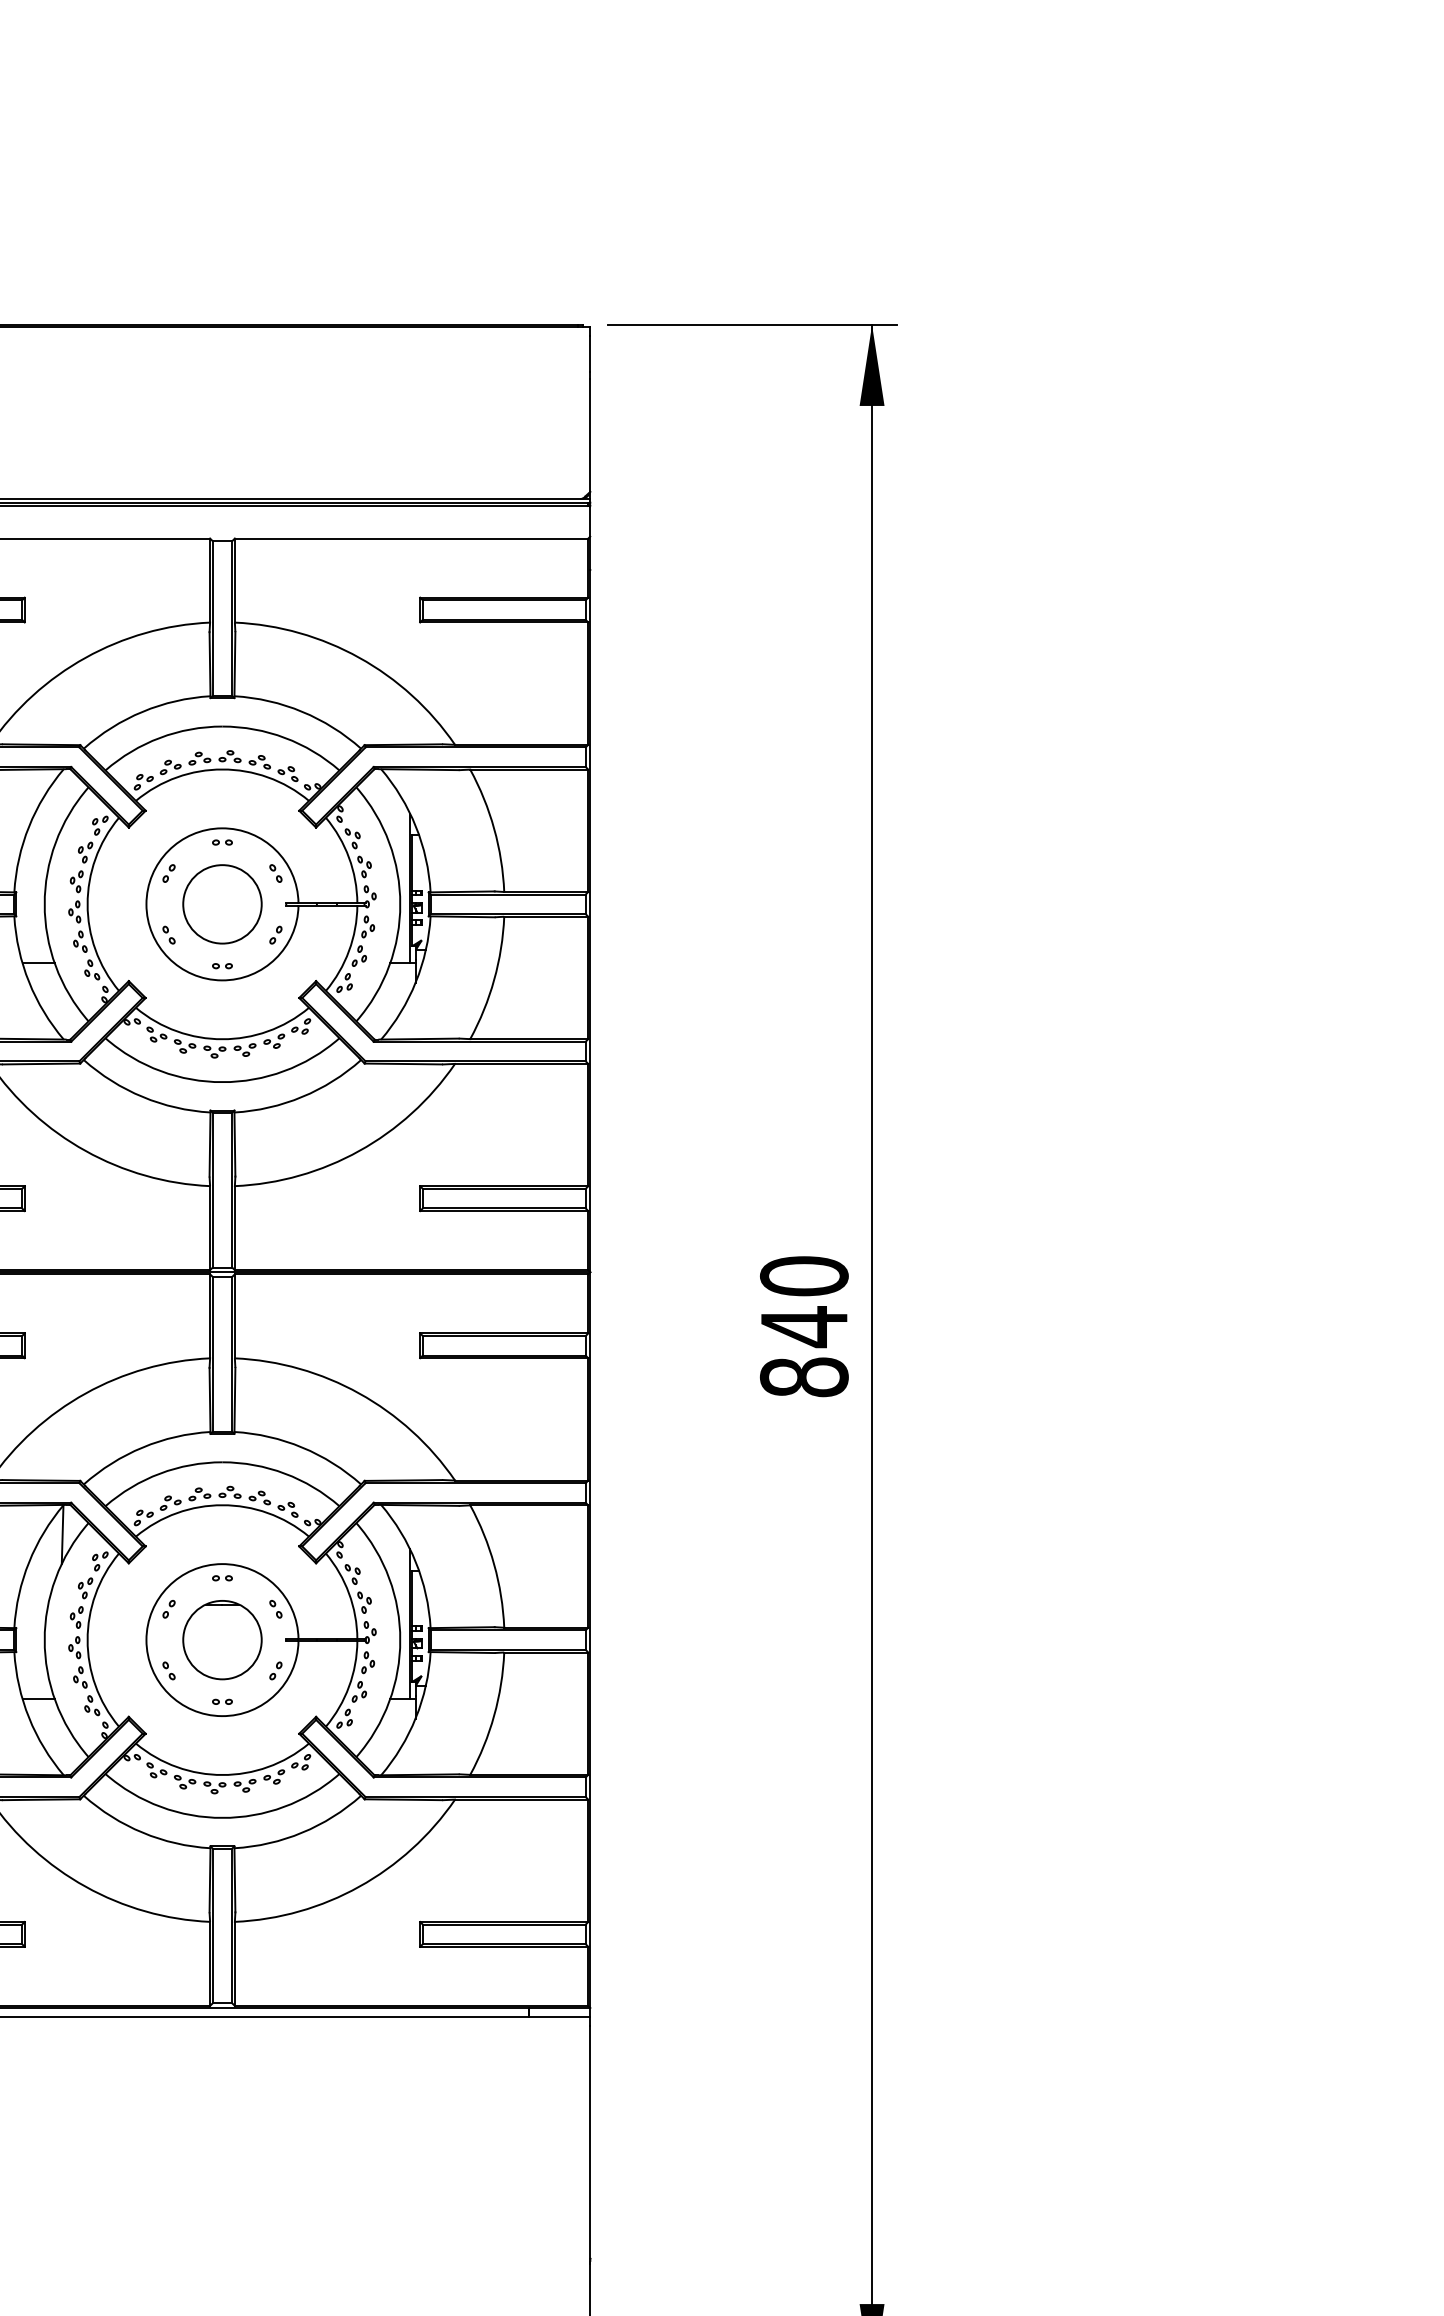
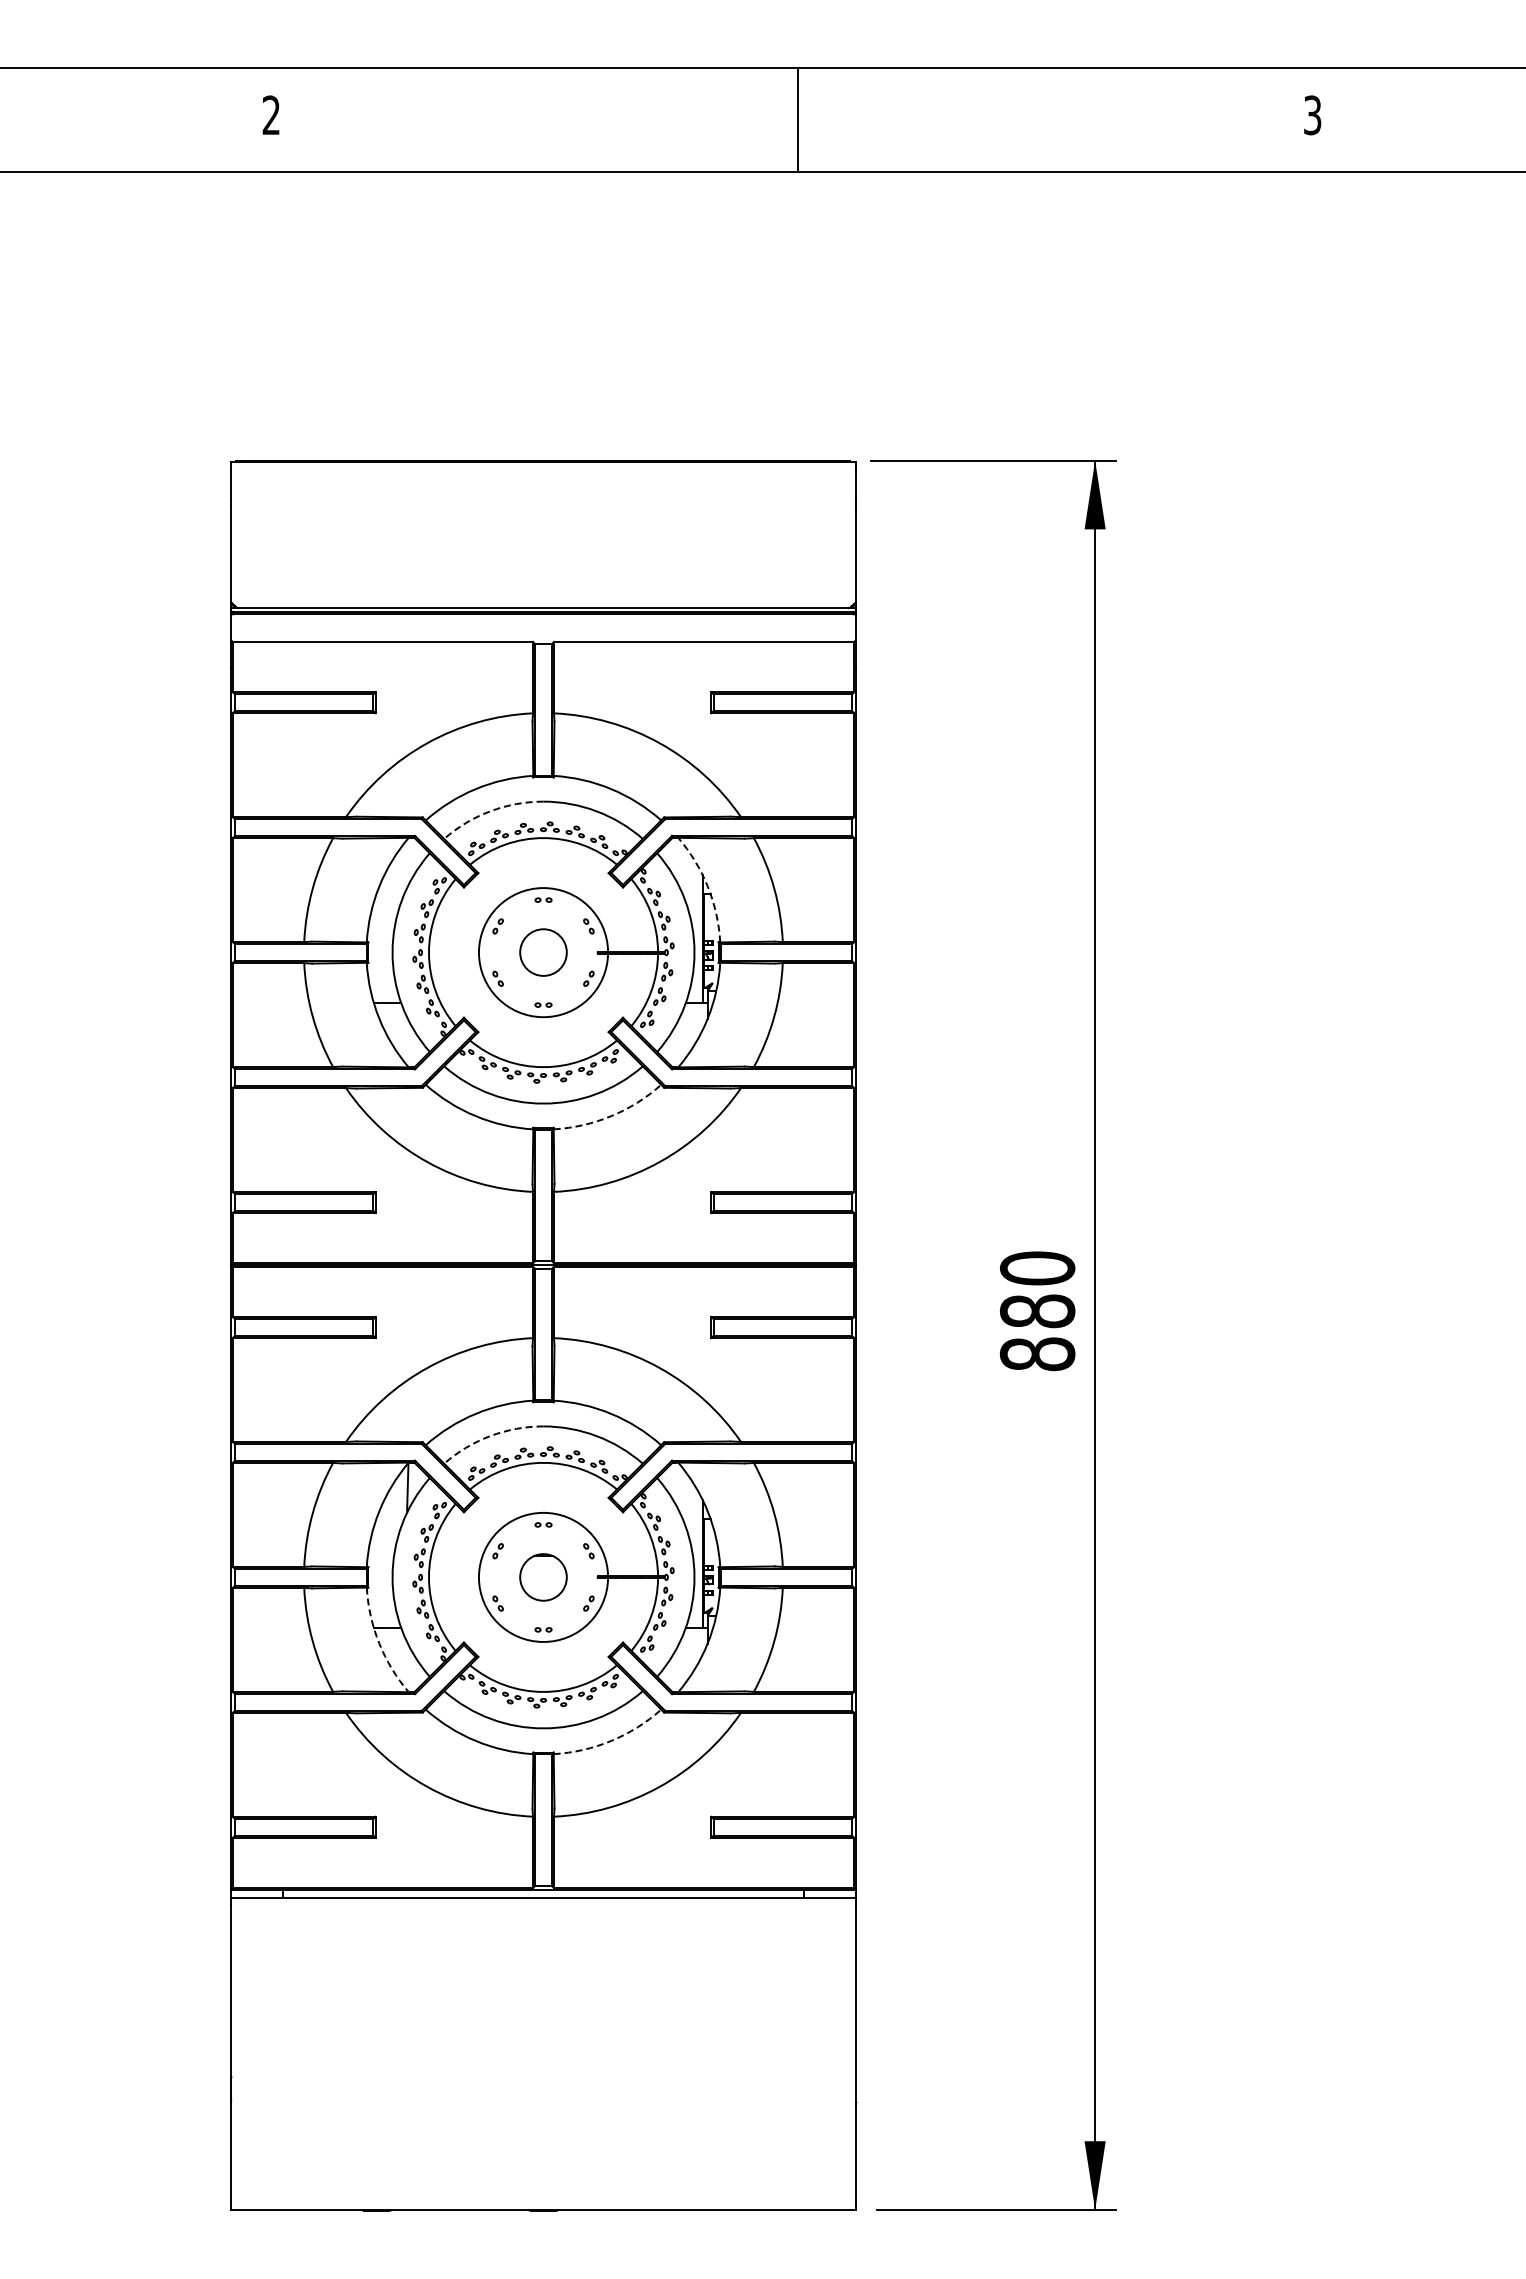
arc: (160, 738) -> (490, 811), solid -> dashed
arc: (415, 826) -> (707, 886), solid -> dashed
circle: (222, 904) -> (543, 952), size x0.7
arc: (302, 1097) -> (611, 1116), solid -> dashed
text: (804, 1326) -> (1037, 1311), 840 -> 880
arc: (160, 1474) -> (490, 1436), solid -> dashed
part: (222, 1640) -> (543, 1577), size x0.7
arc: (29, 1717) -> (379, 1643), solid -> dashed
arc: (302, 1832) -> (611, 1740), solid -> dashed

